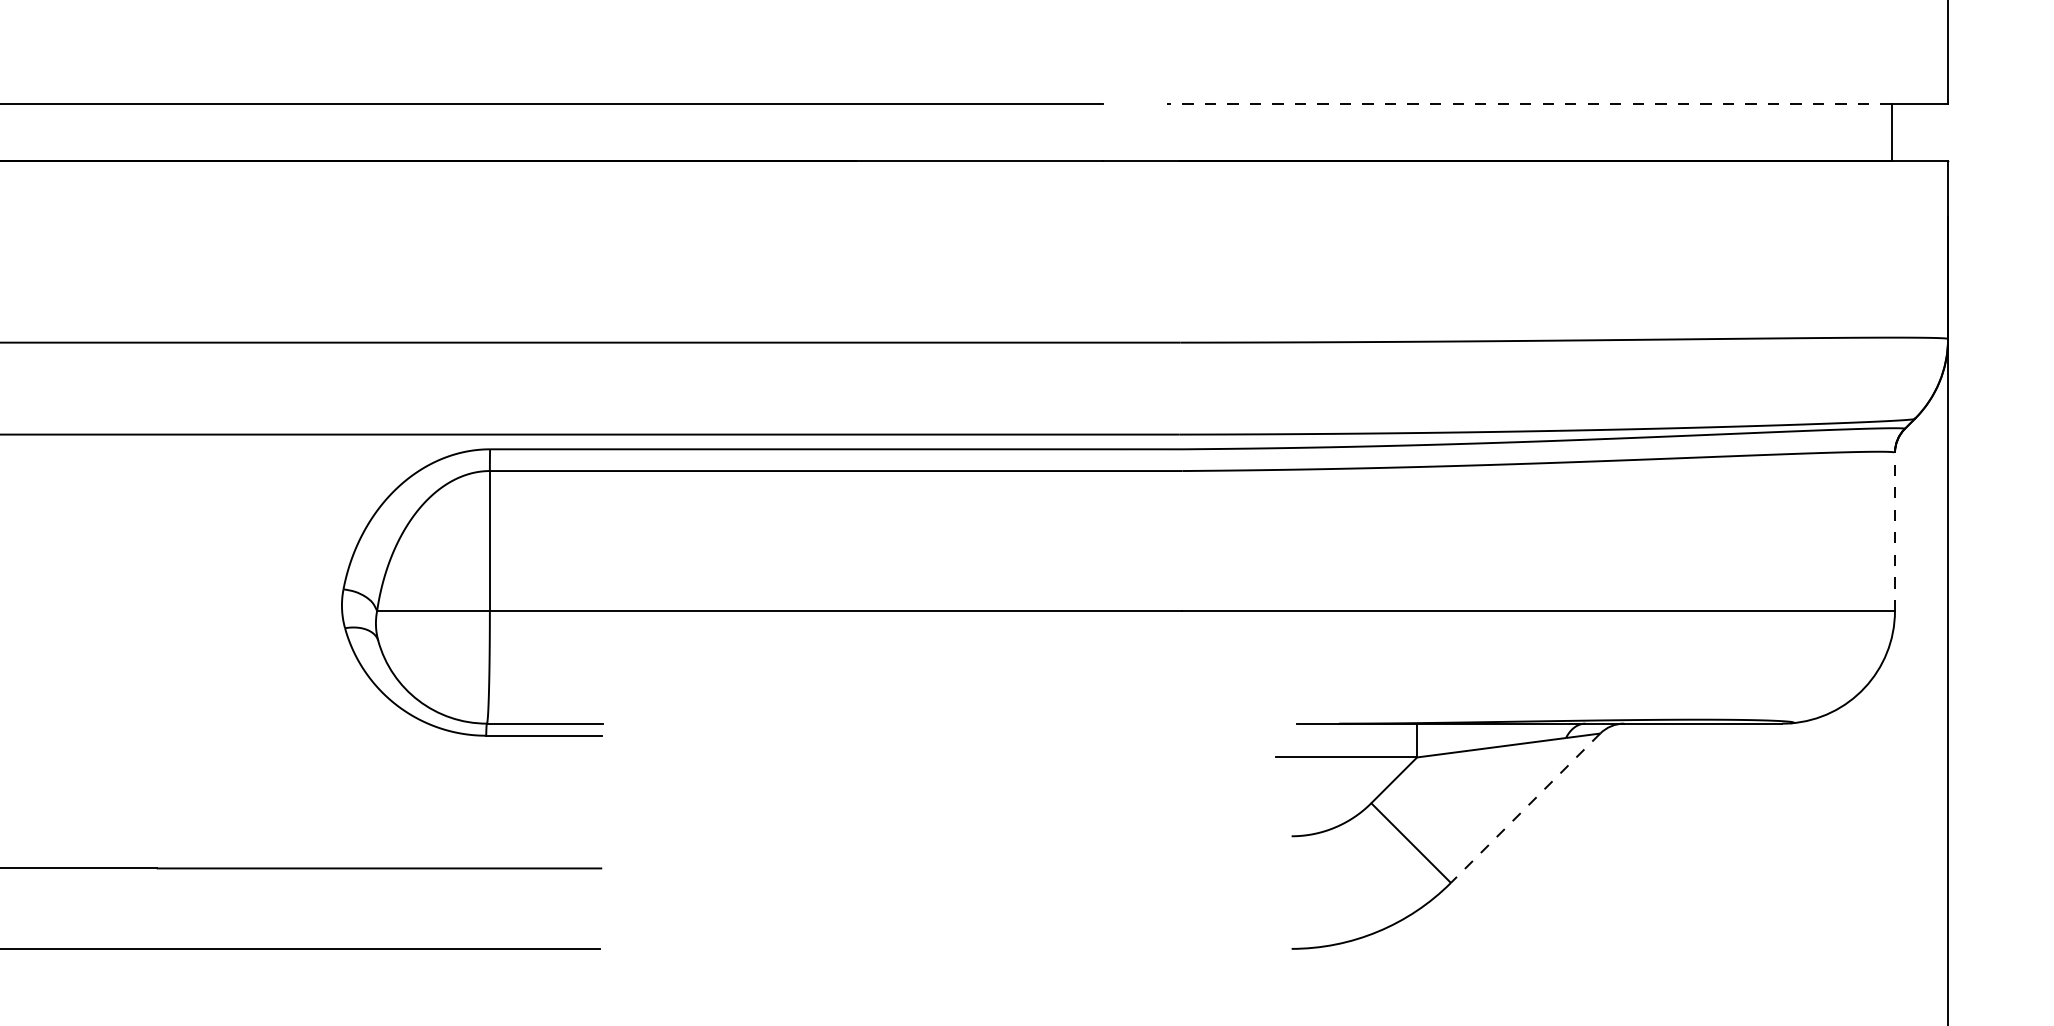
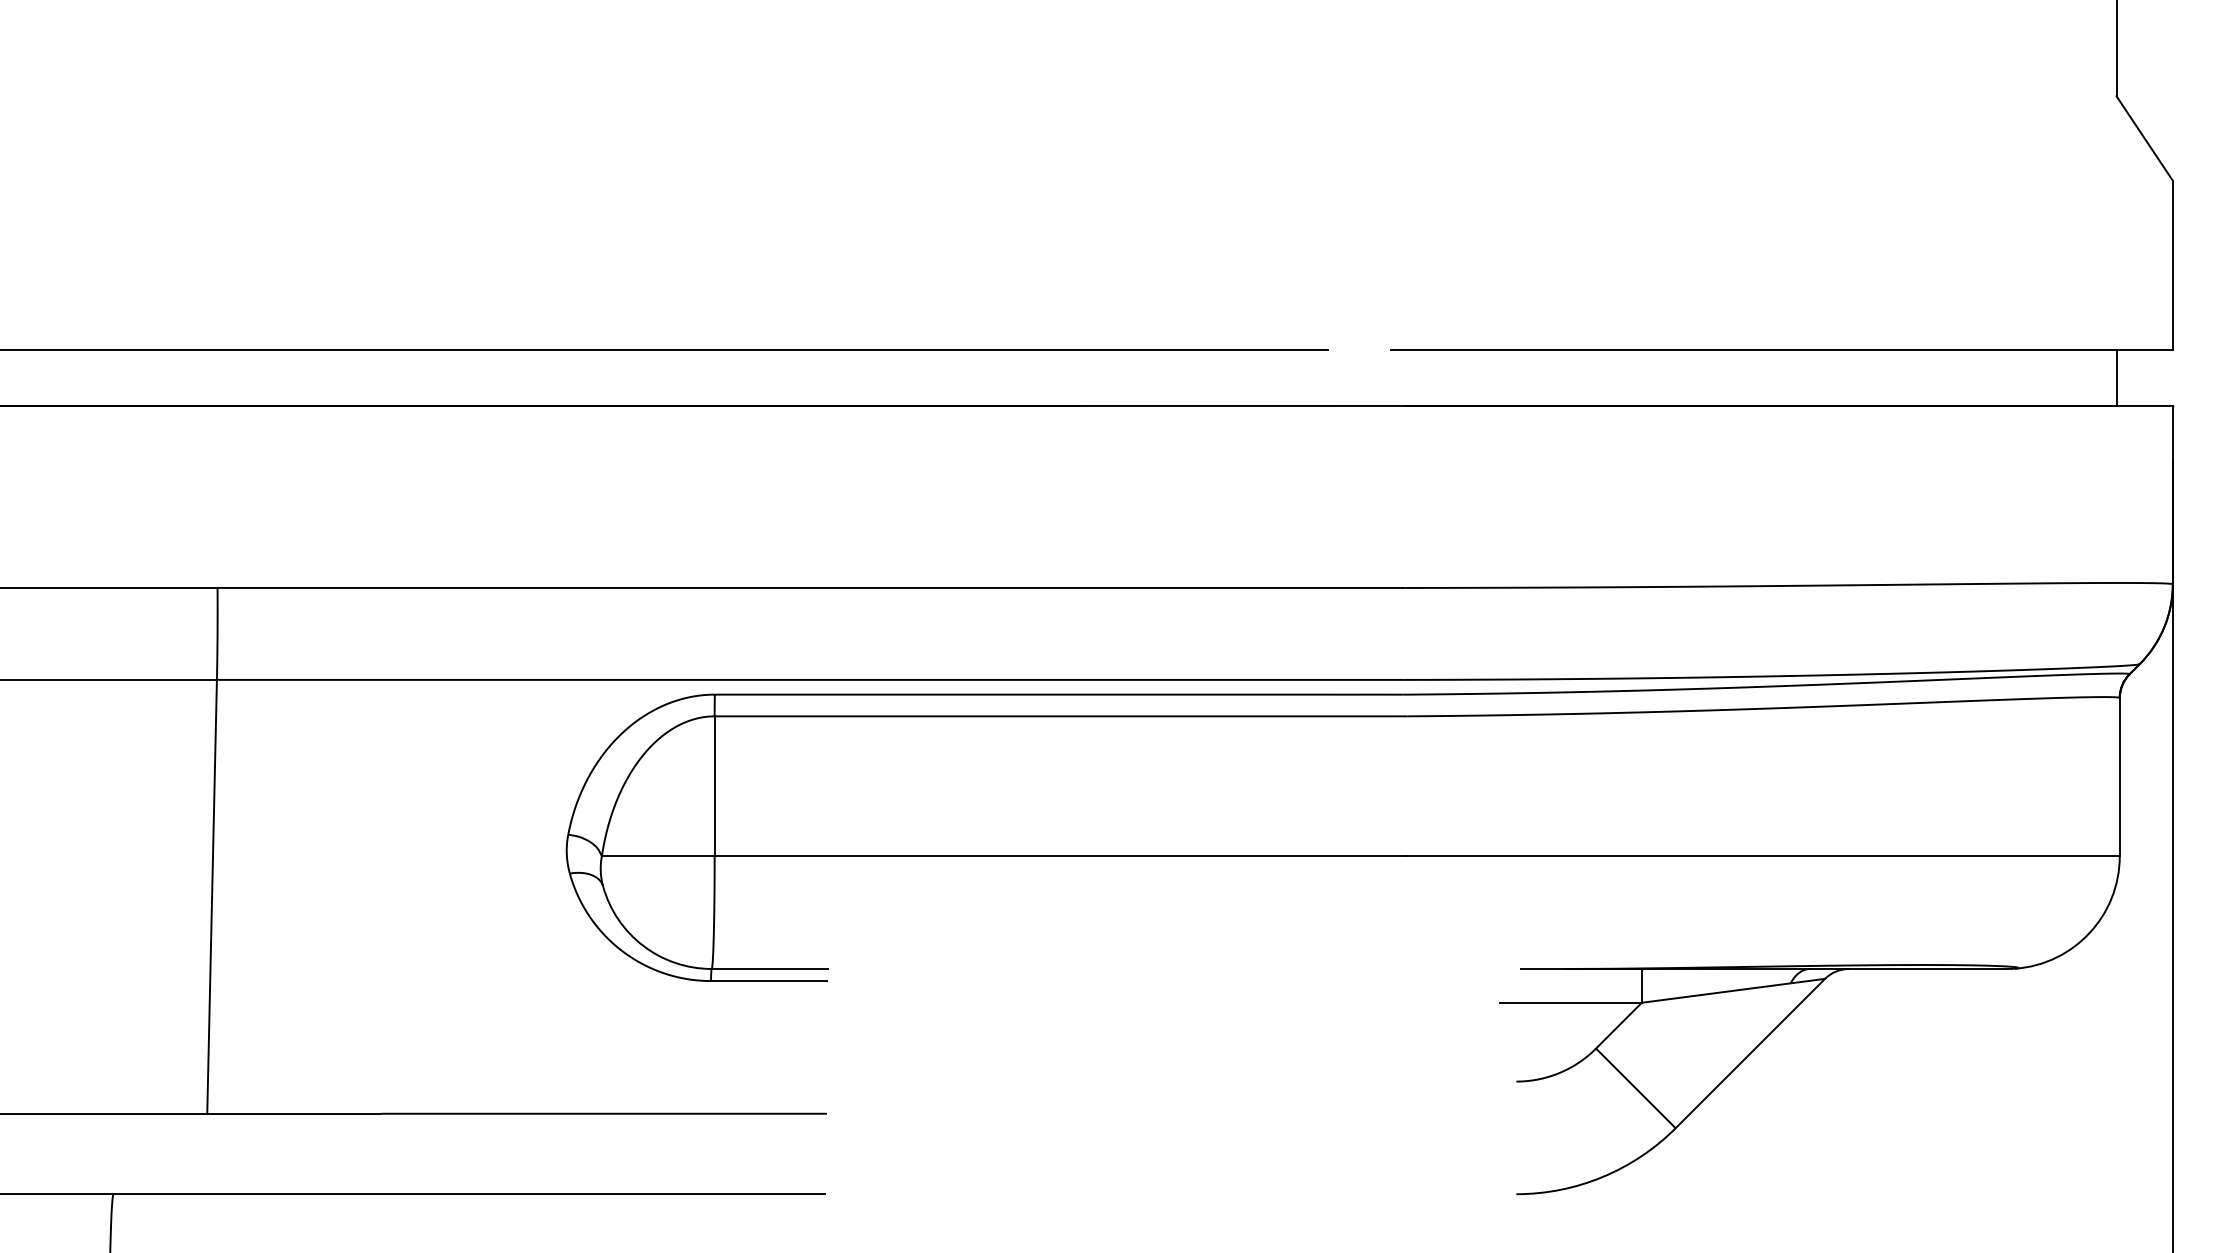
line: (1528, 104) -> (1753, 349), dashed -> solid
line: (1894, 531) -> (2119, 776), dashed -> solid
line: (1525, 808) -> (1750, 1053), dashed -> solid

